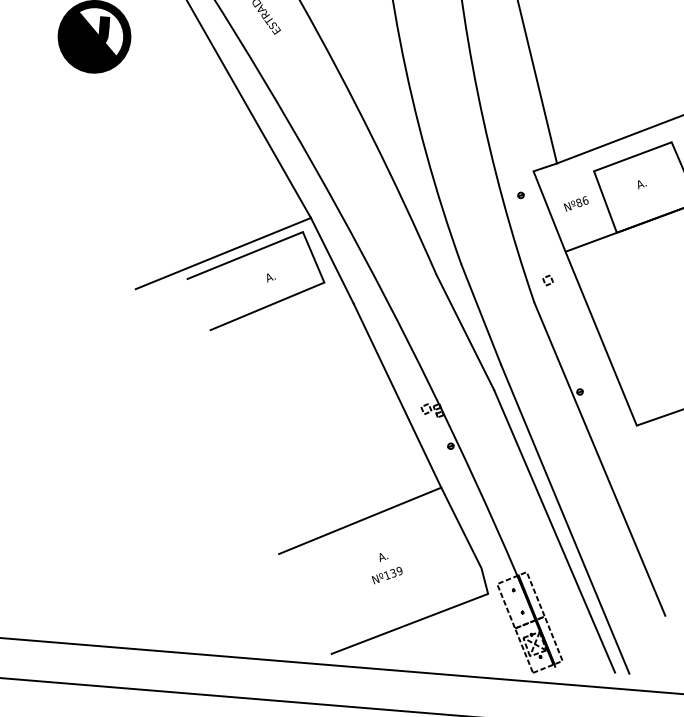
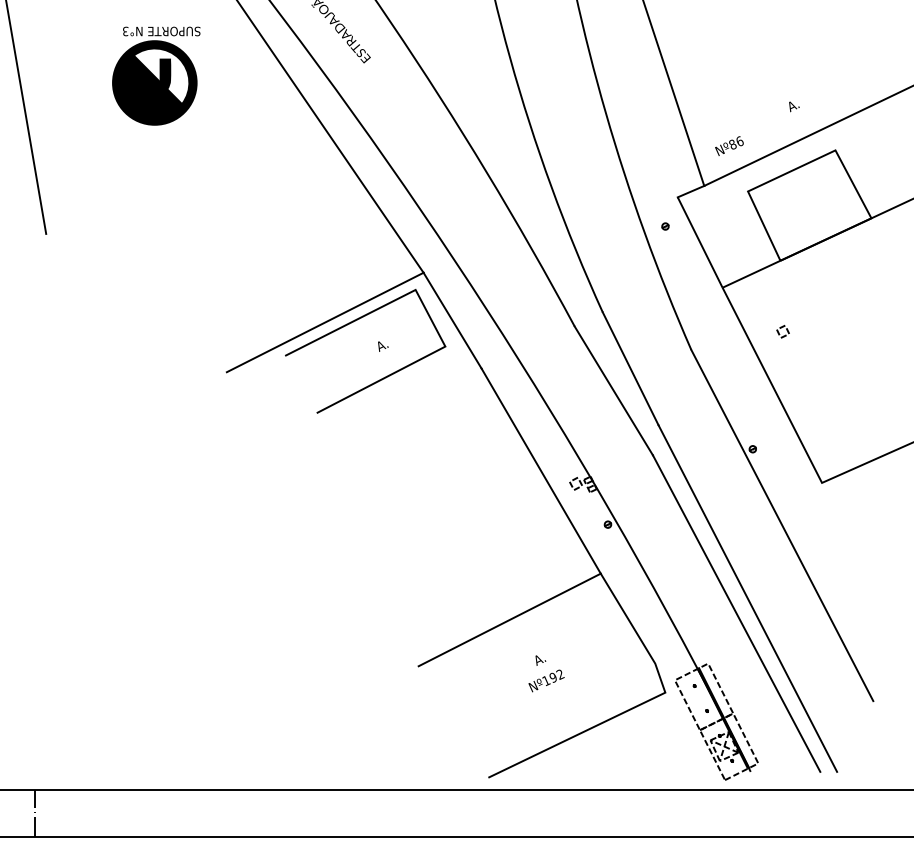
text: (642, 184) -> (794, 106), moved
text: (576, 203) -> (729, 145), moved
part: (547, 280) -> (782, 331), moved
text: (396, 572) -> (556, 676), Nº139 -> Nº192

